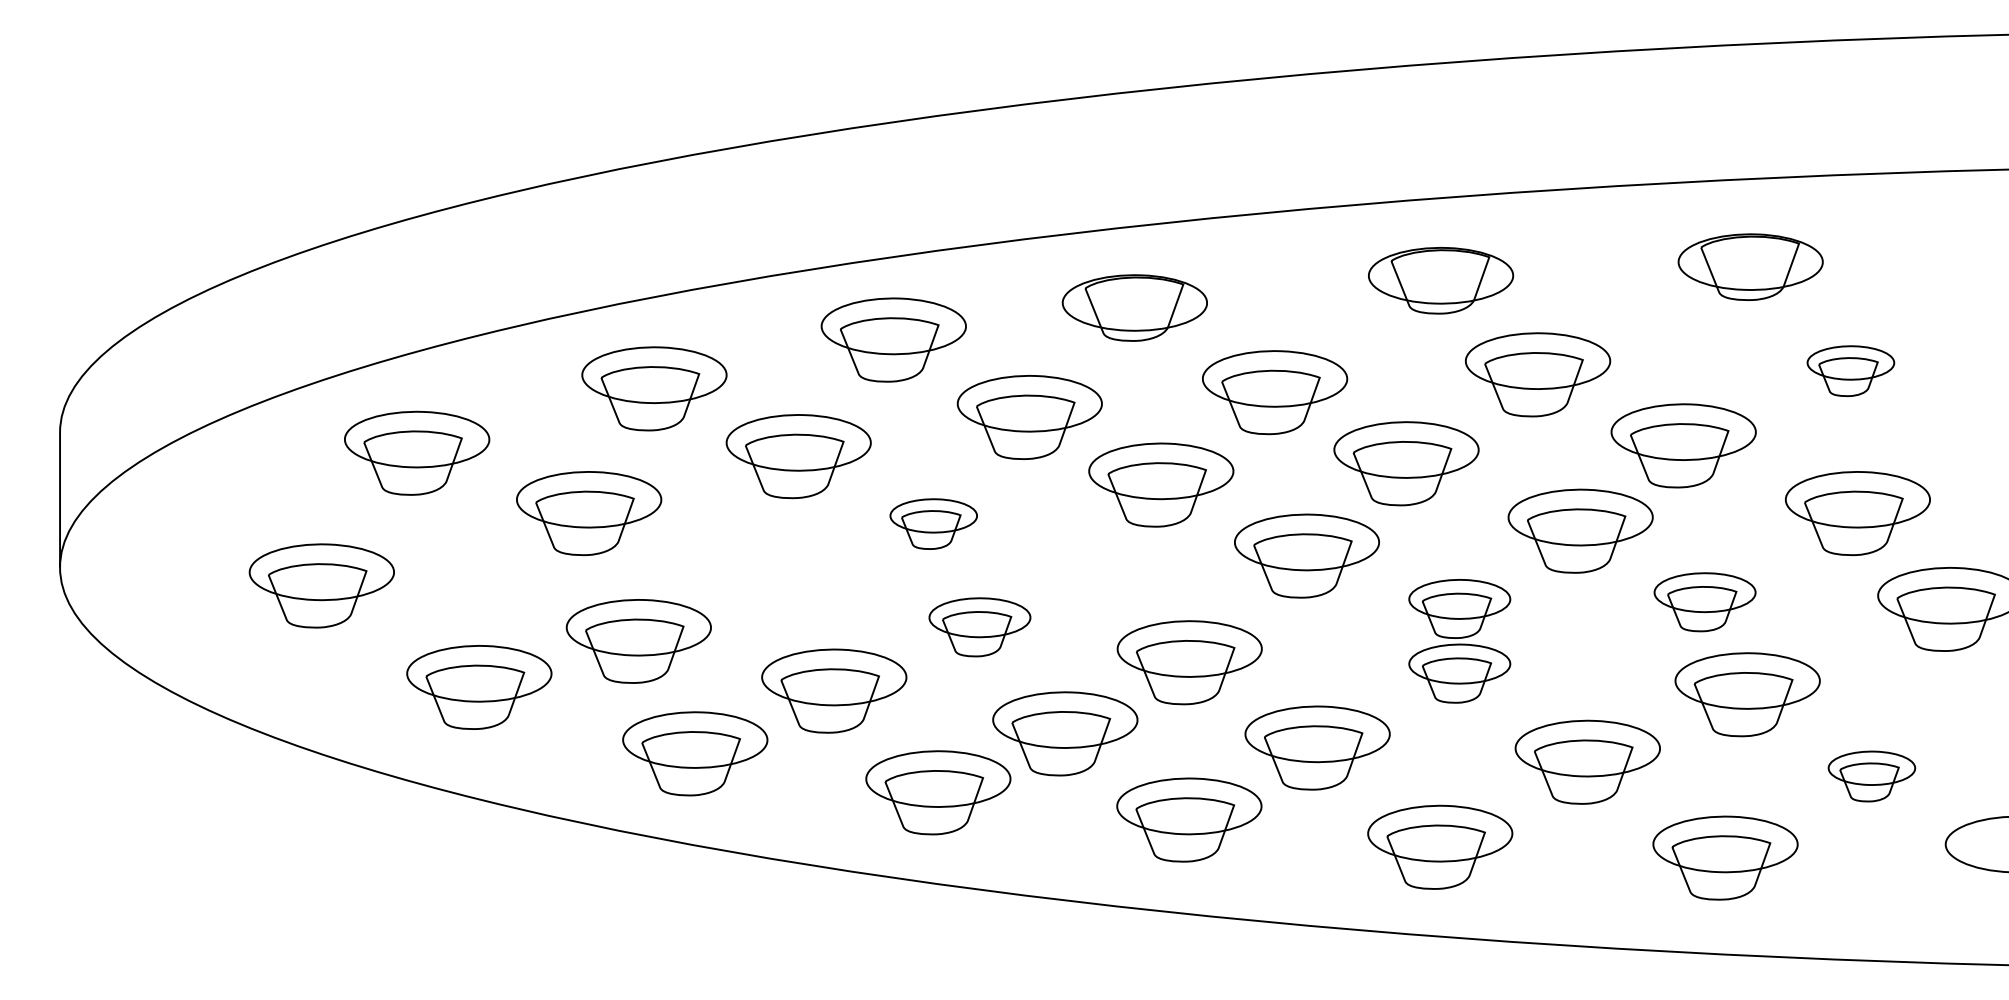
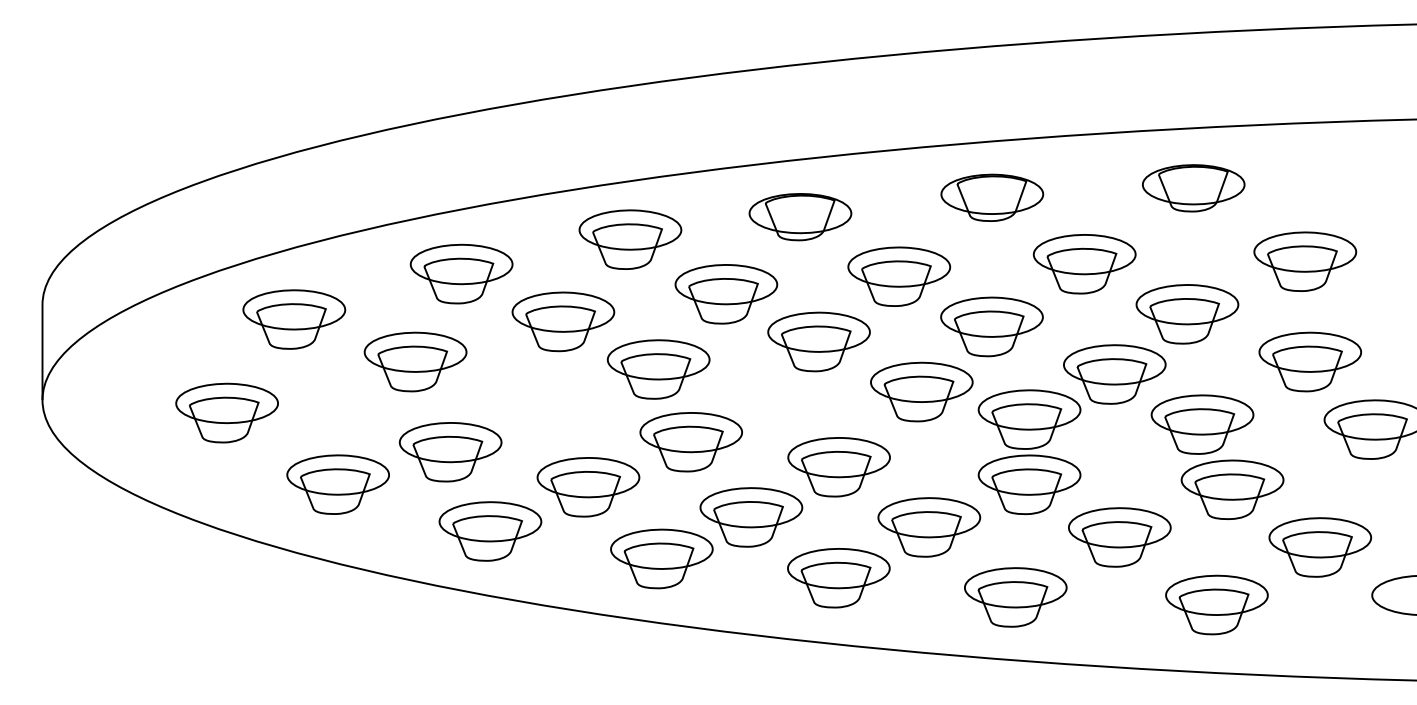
part: (1750, 267) -> (1193, 188), moved
part: (1441, 280) -> (992, 197), moved
part: (1851, 370) -> (1305, 261), size x1.67
part: (933, 524) -> (658, 369), size x1.67
part: (1705, 602) -> (1202, 424), size x1.43
part: (978, 627) -> (690, 442), size x1.43
part: (1459, 640) -> (1029, 451), size x1.43
part: (1870, 776) -> (1319, 547), size x1.67

